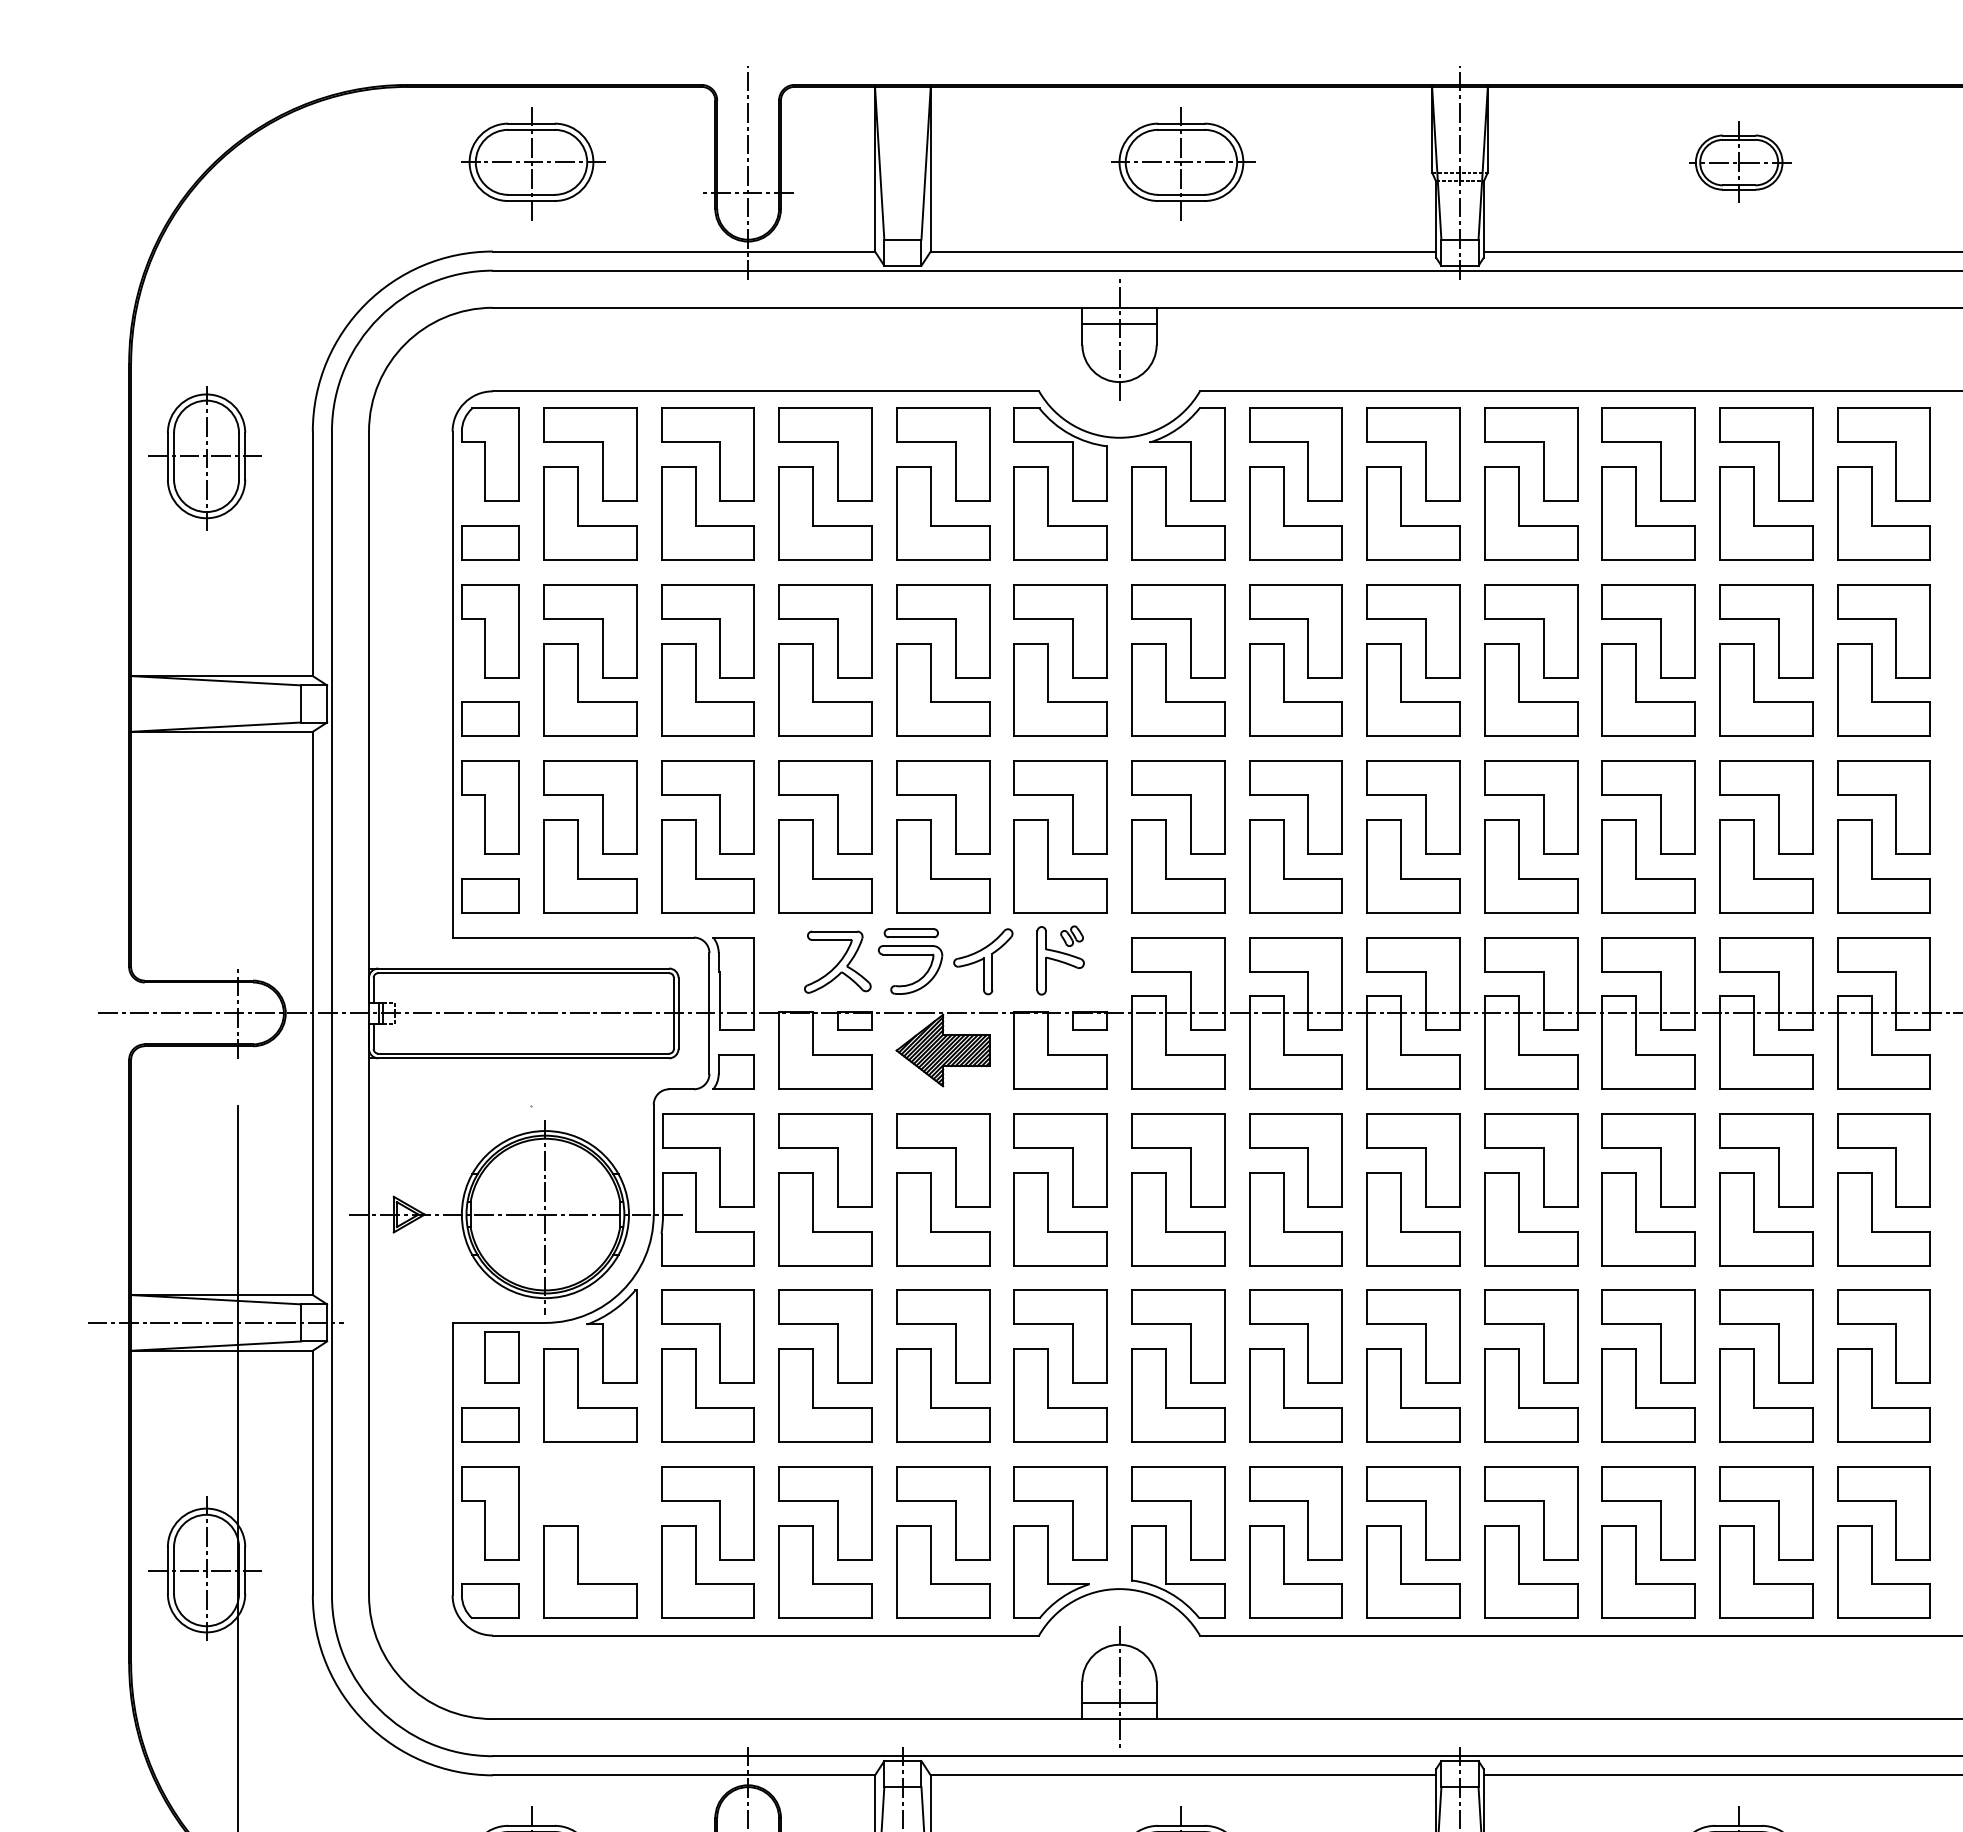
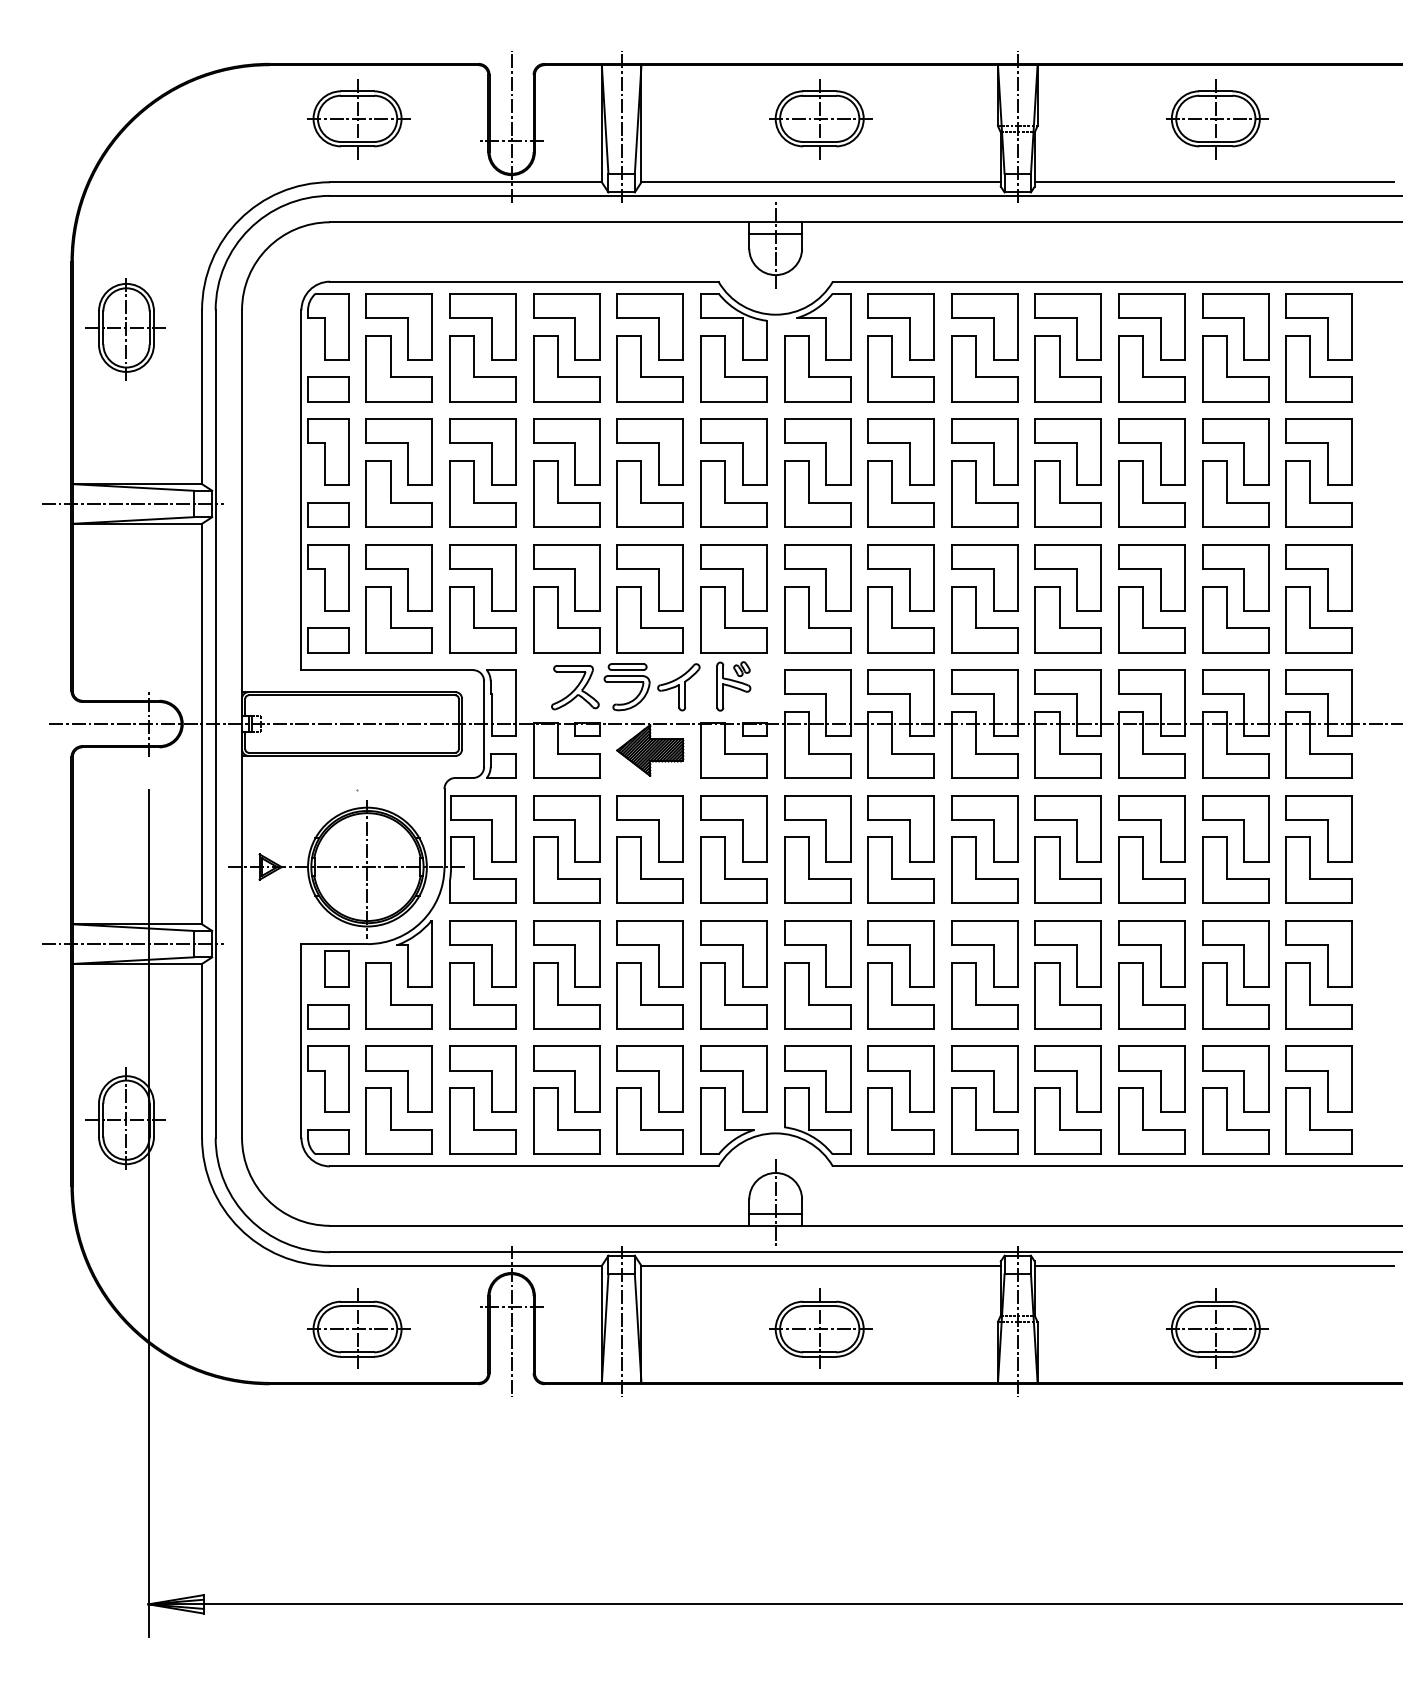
part: (1740, 163) -> (1217, 119), size x1.43
line: (902, 173) -> (621, 126), added
line: (214, 703) -> (132, 503), added
part: (589, 1502) -> (398, 1071), added

